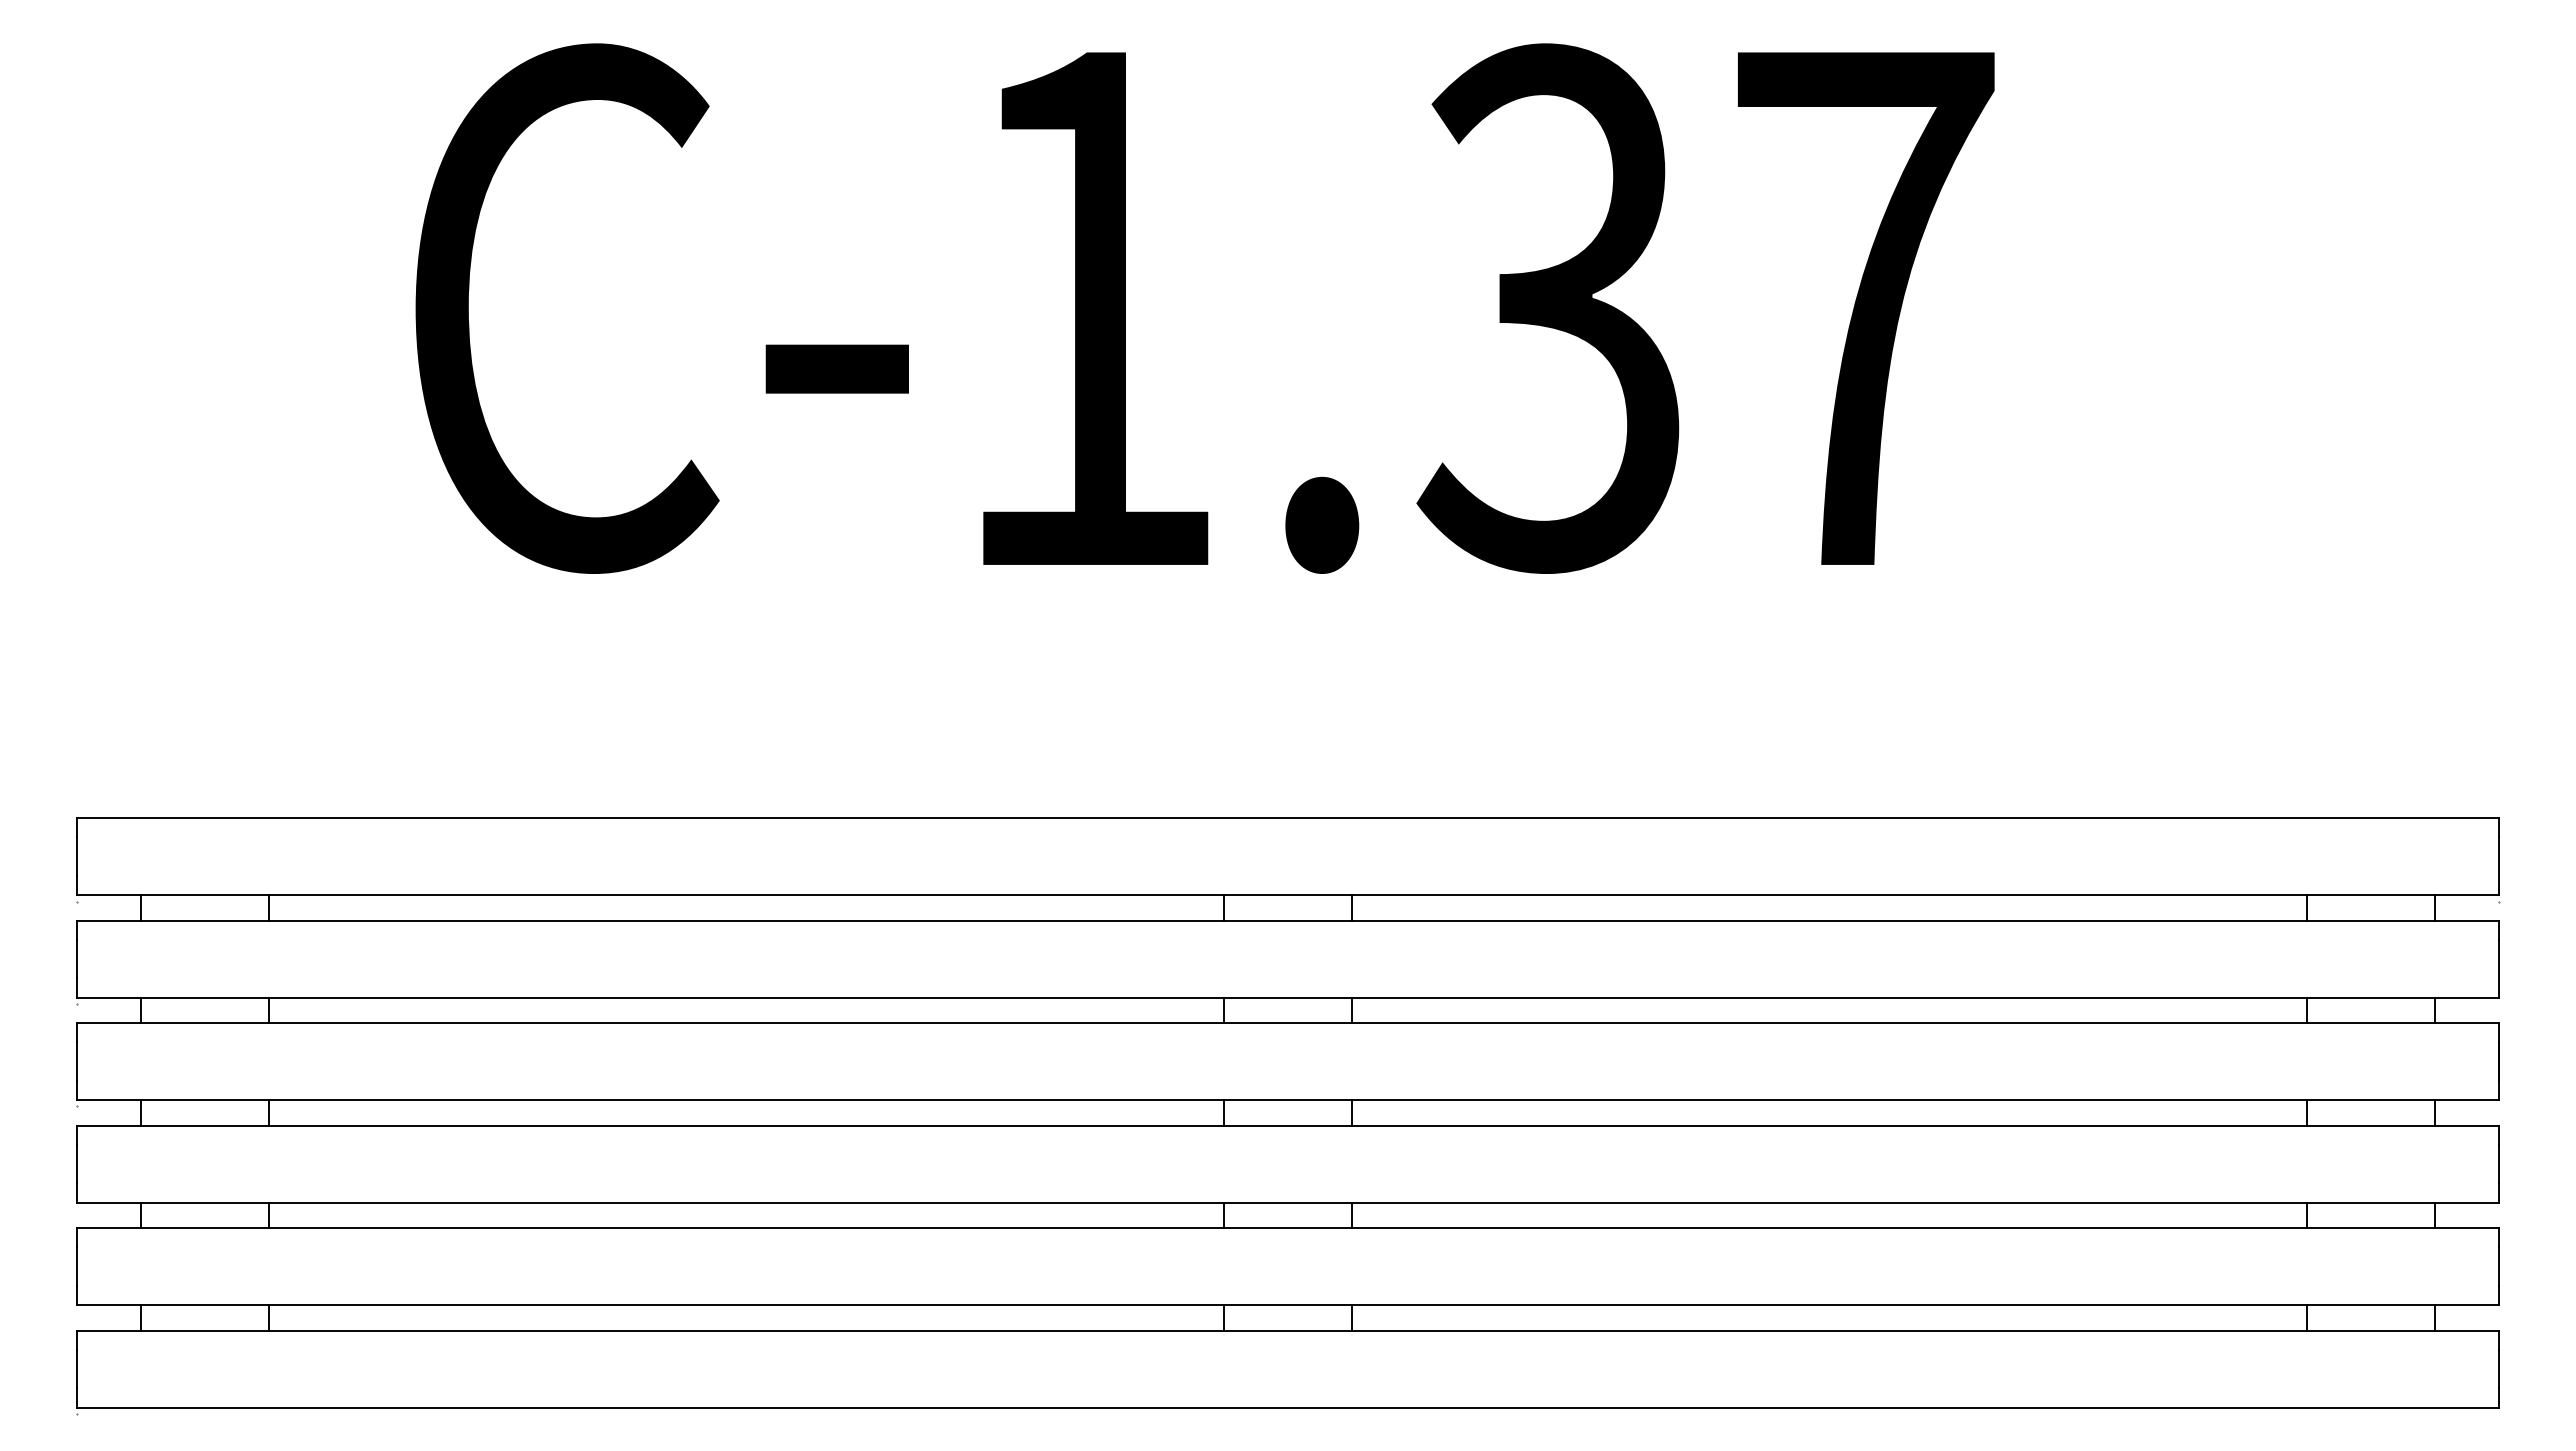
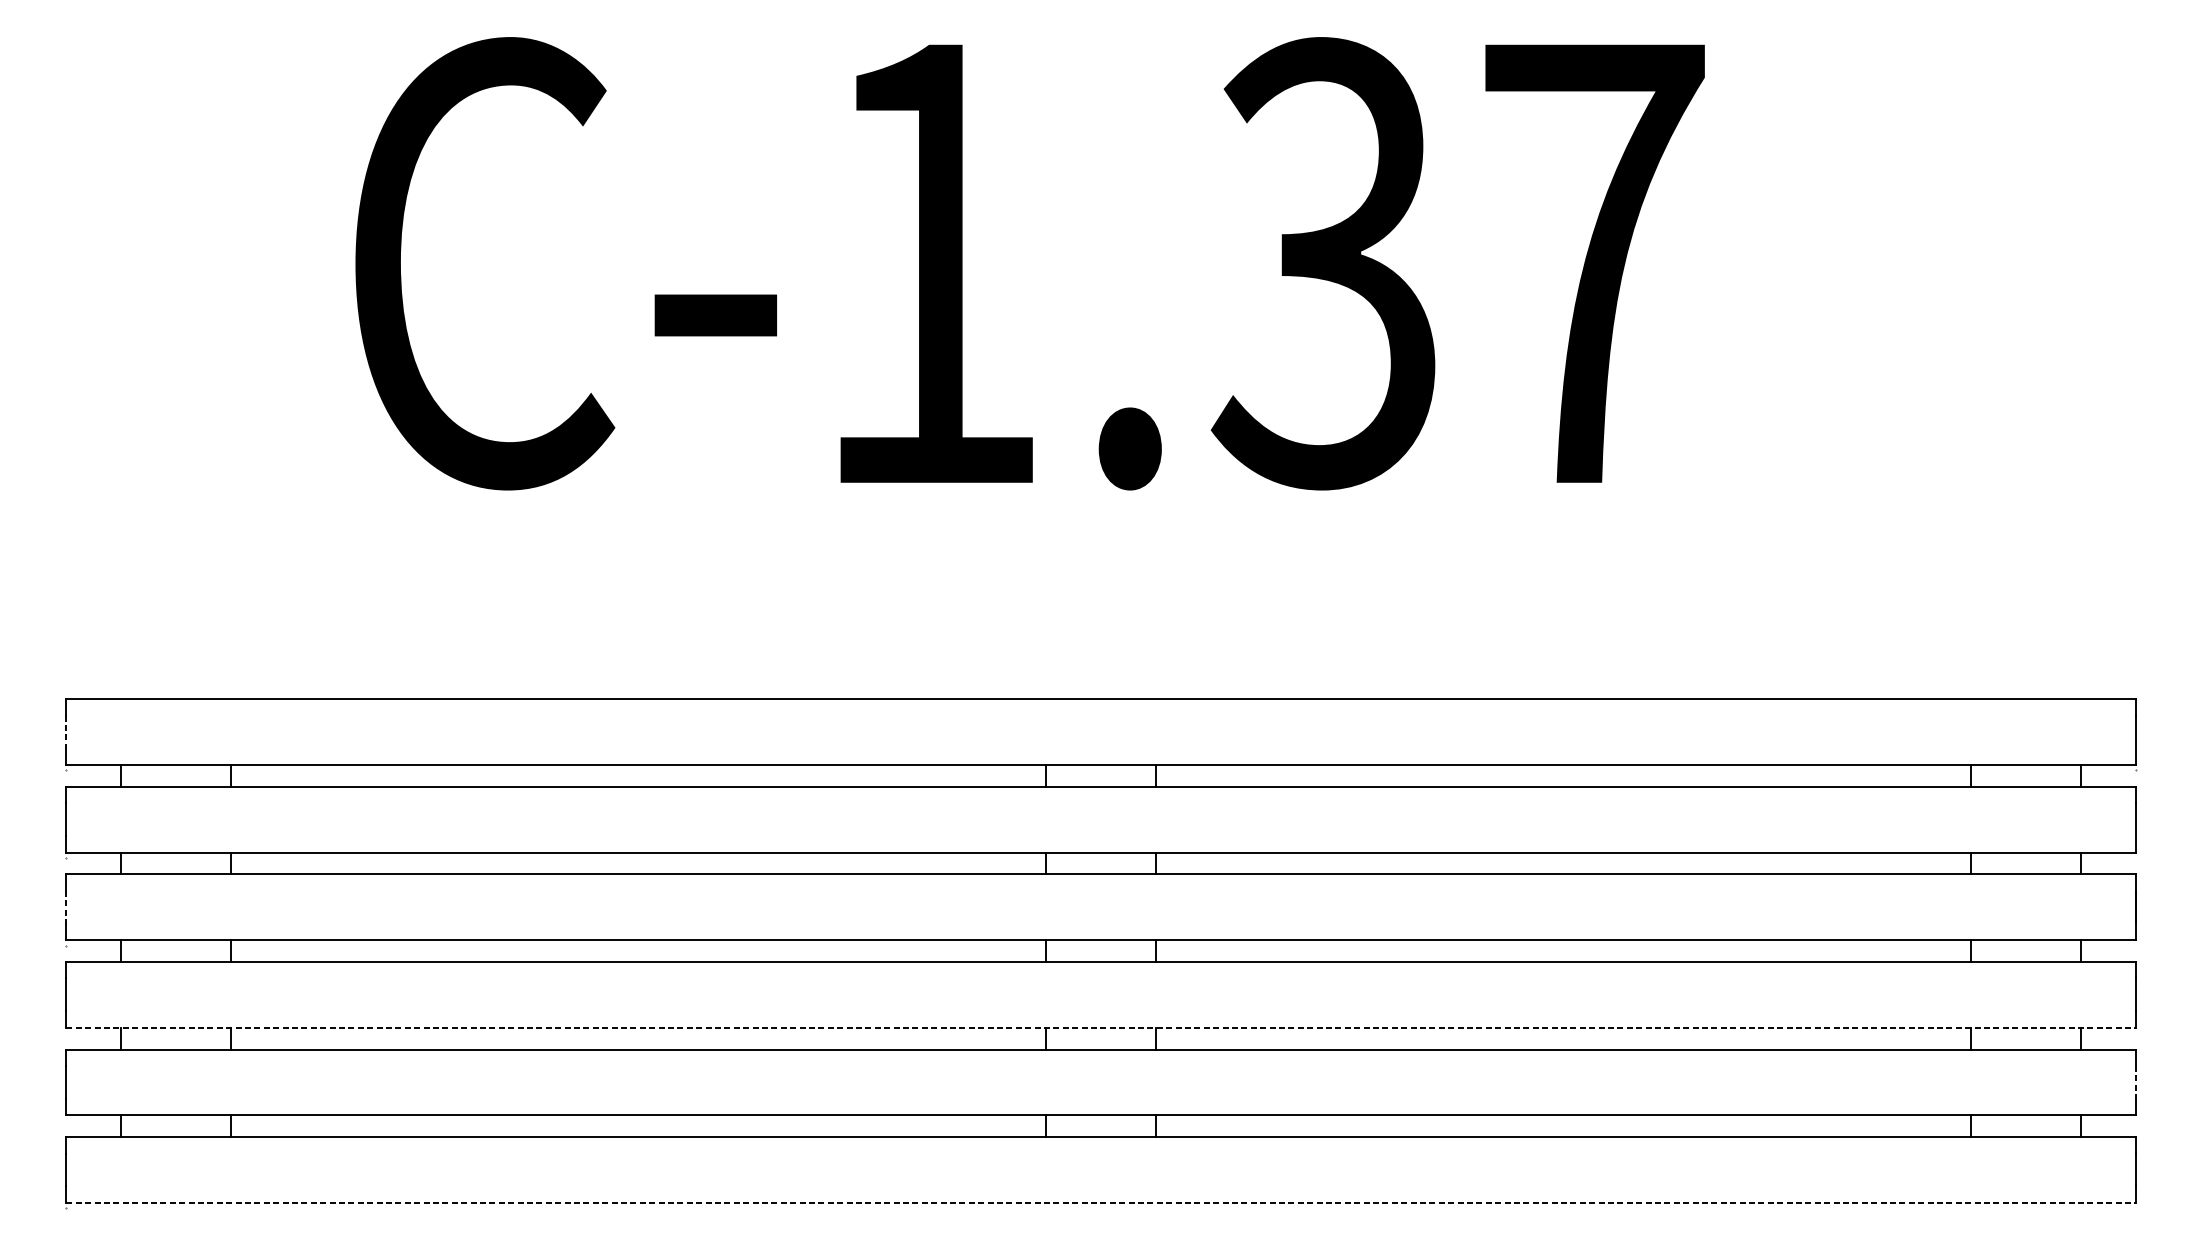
line: (77, 857) -> (66, 732), solid -> dashed
line: (77, 1062) -> (66, 908), solid -> dashed
line: (1287, 1202) -> (1100, 1027), solid -> dashed
line: (2498, 1267) -> (2135, 1083), solid -> dashed
line: (1287, 1407) -> (1100, 1202), solid -> dashed

